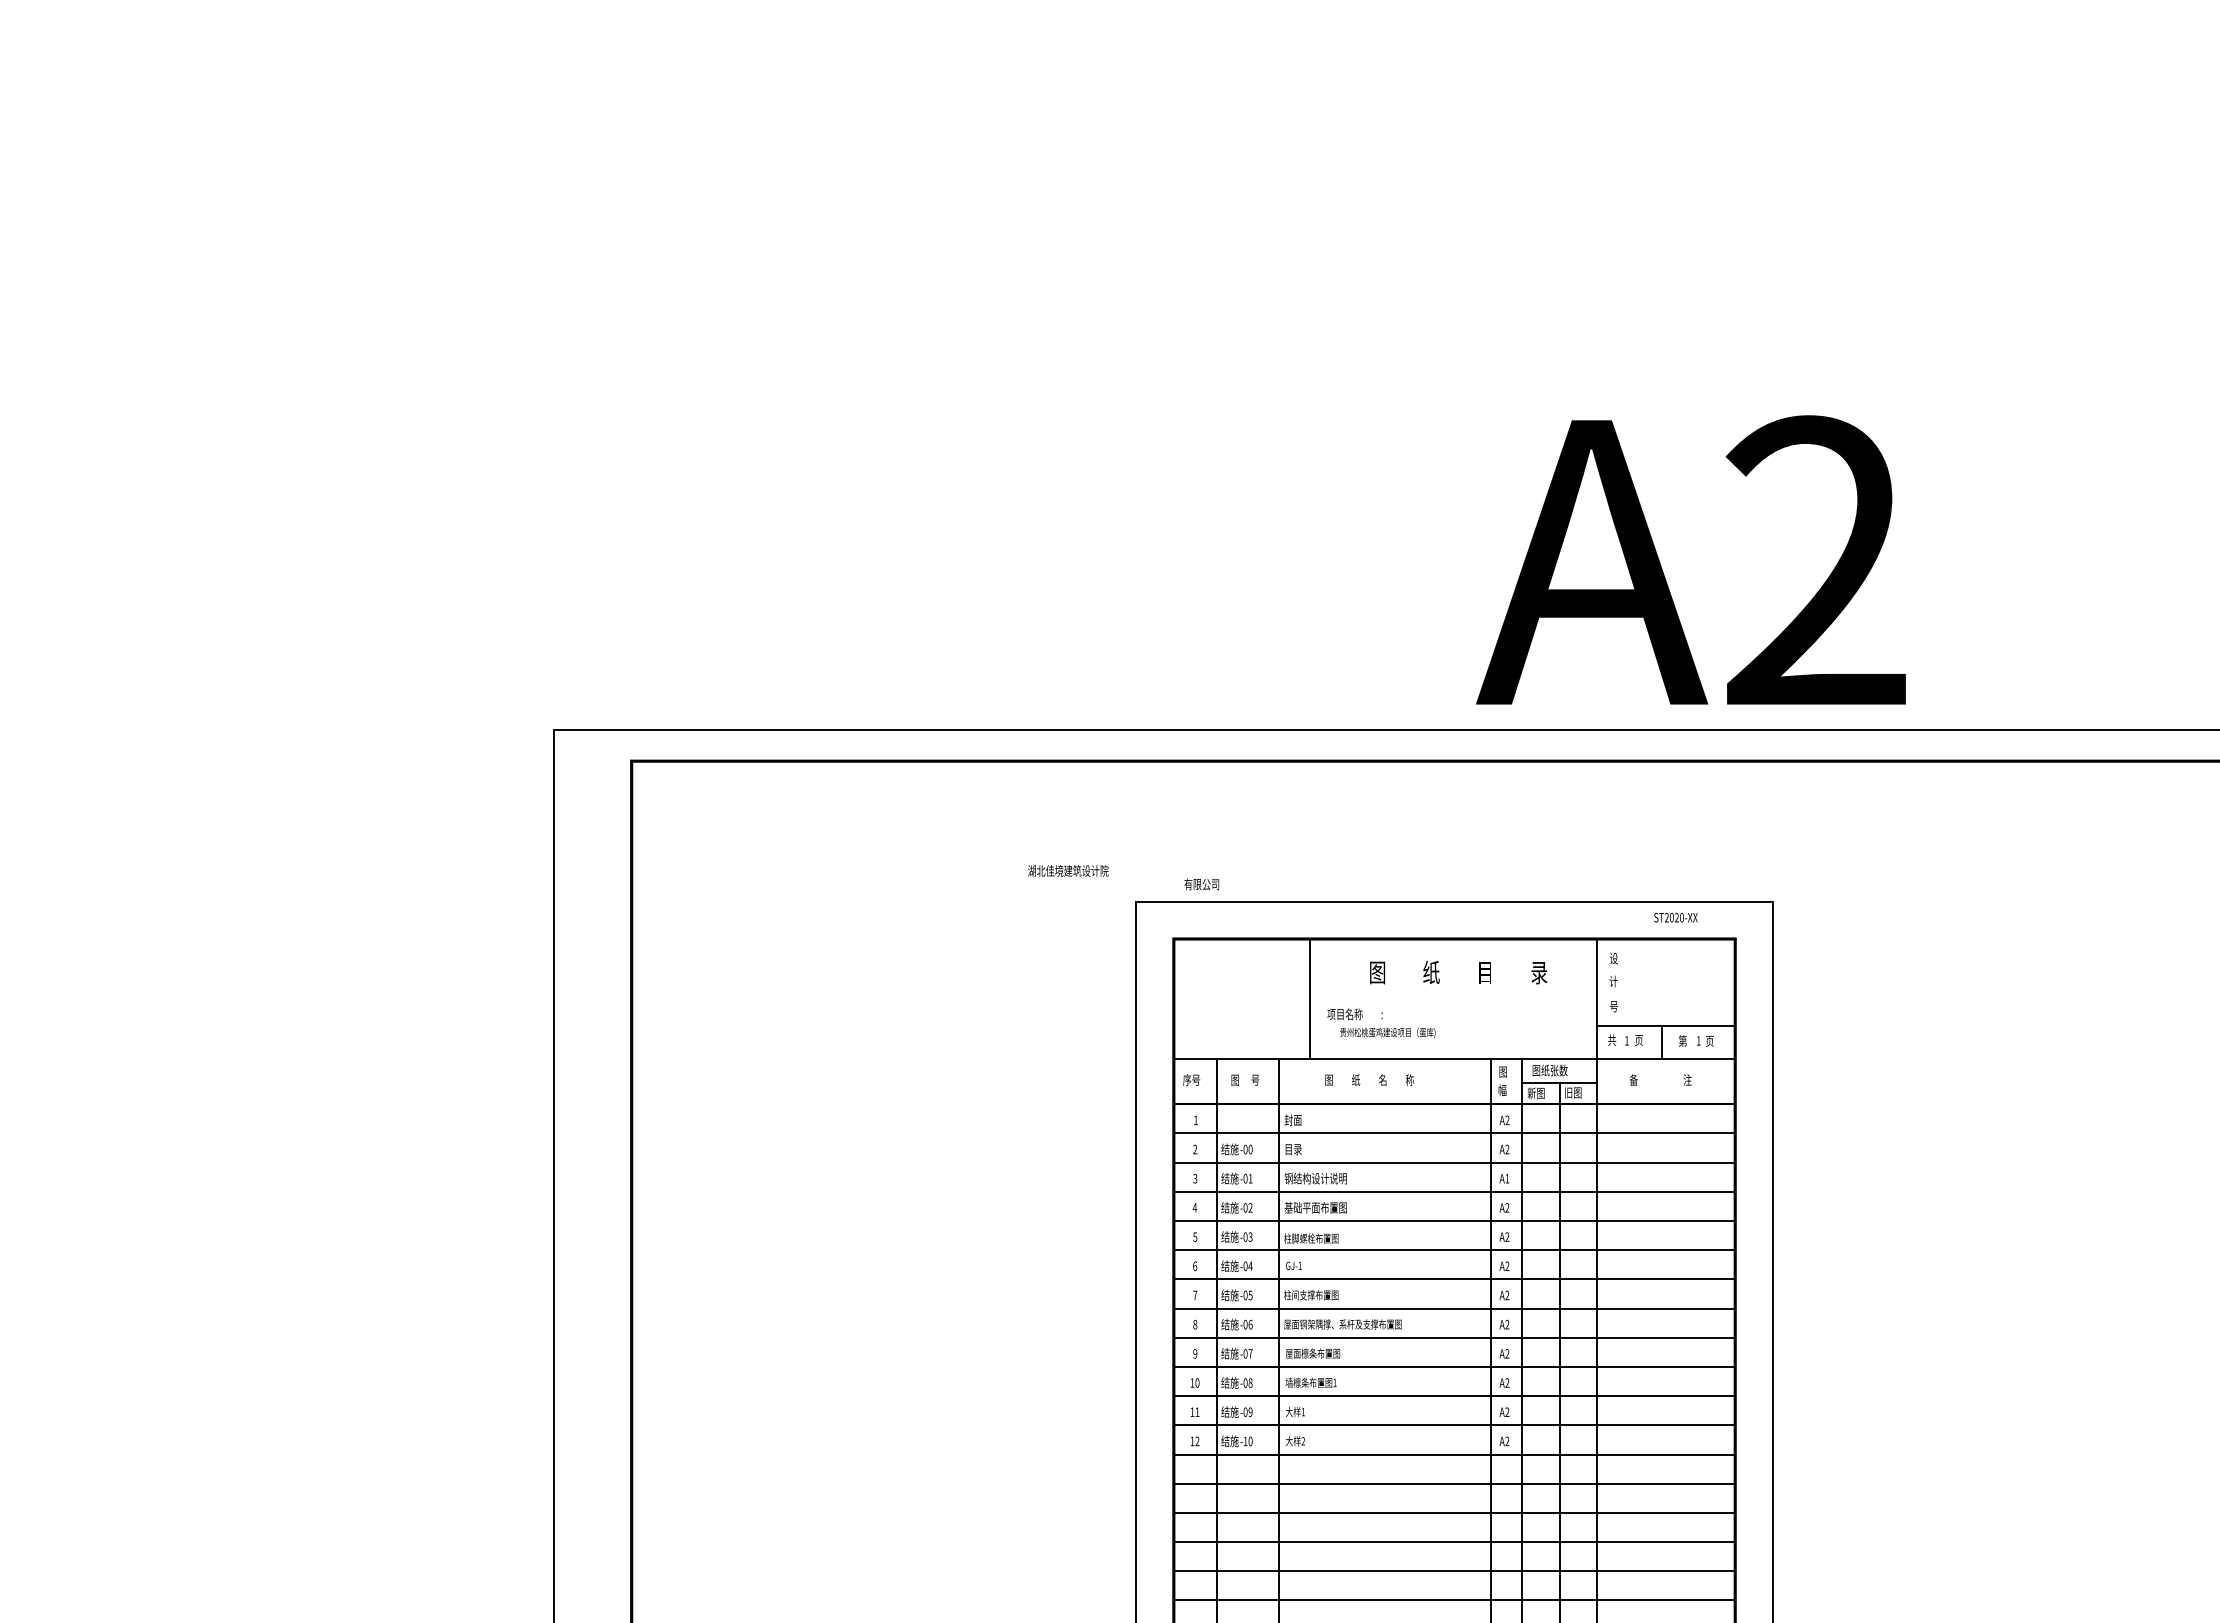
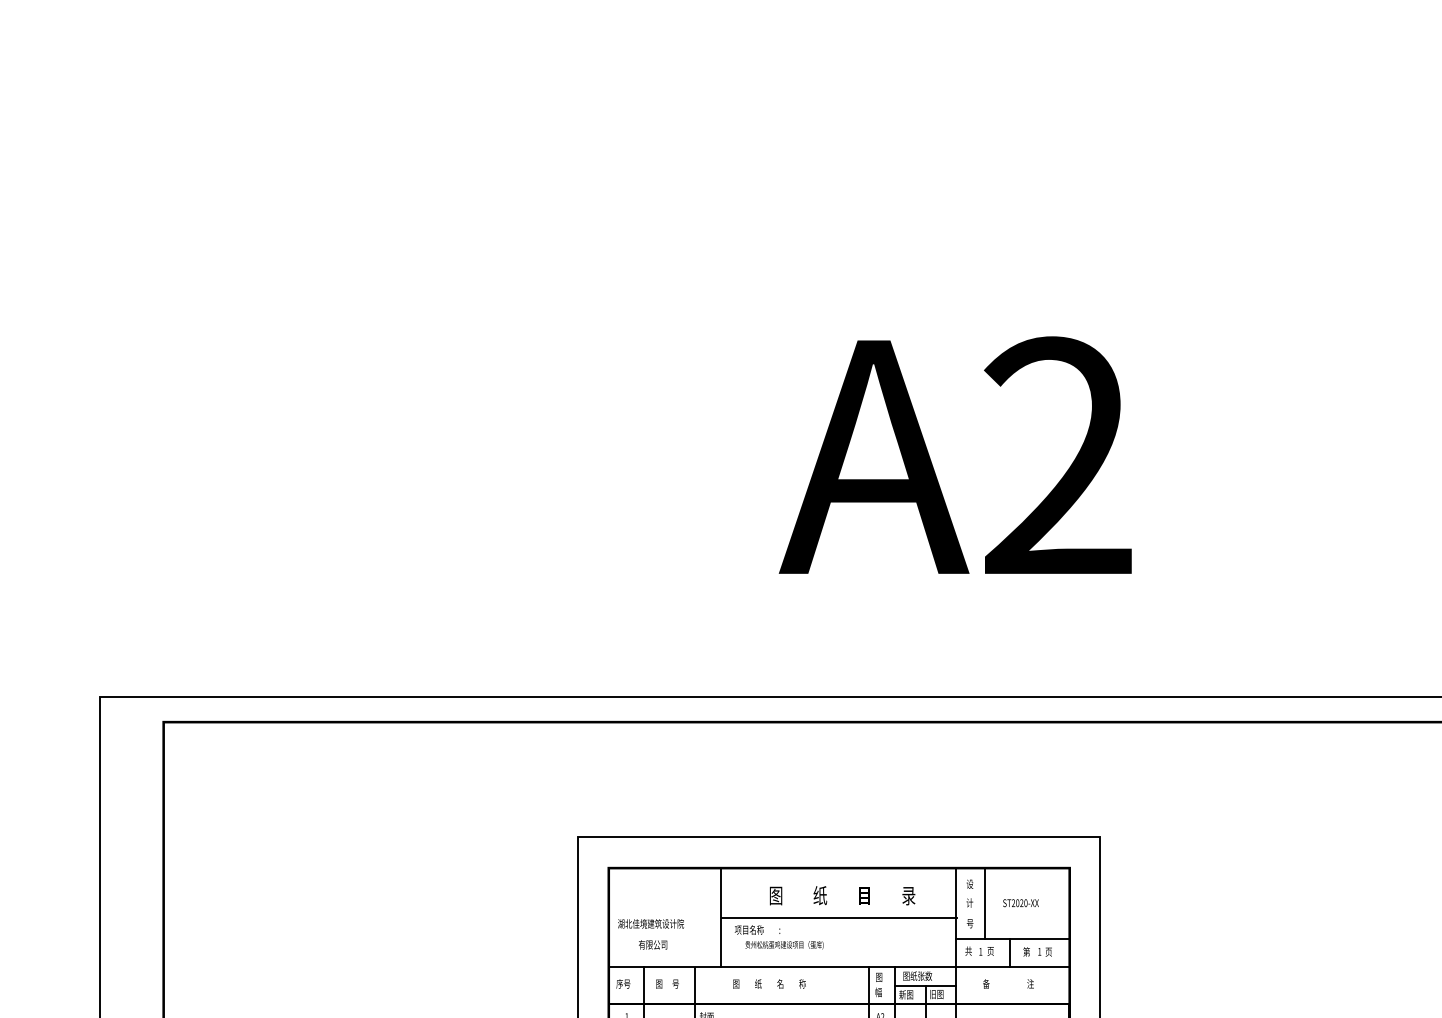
text: (1690, 559) -> (954, 454), moved
text: (1068, 870) -> (651, 923), moved
text: (1201, 884) -> (652, 944), moved
text: (1675, 917) -> (1020, 903), moved
line: (1632, 981) -> (985, 903), added
line: (1454, 999) -> (839, 917), added

